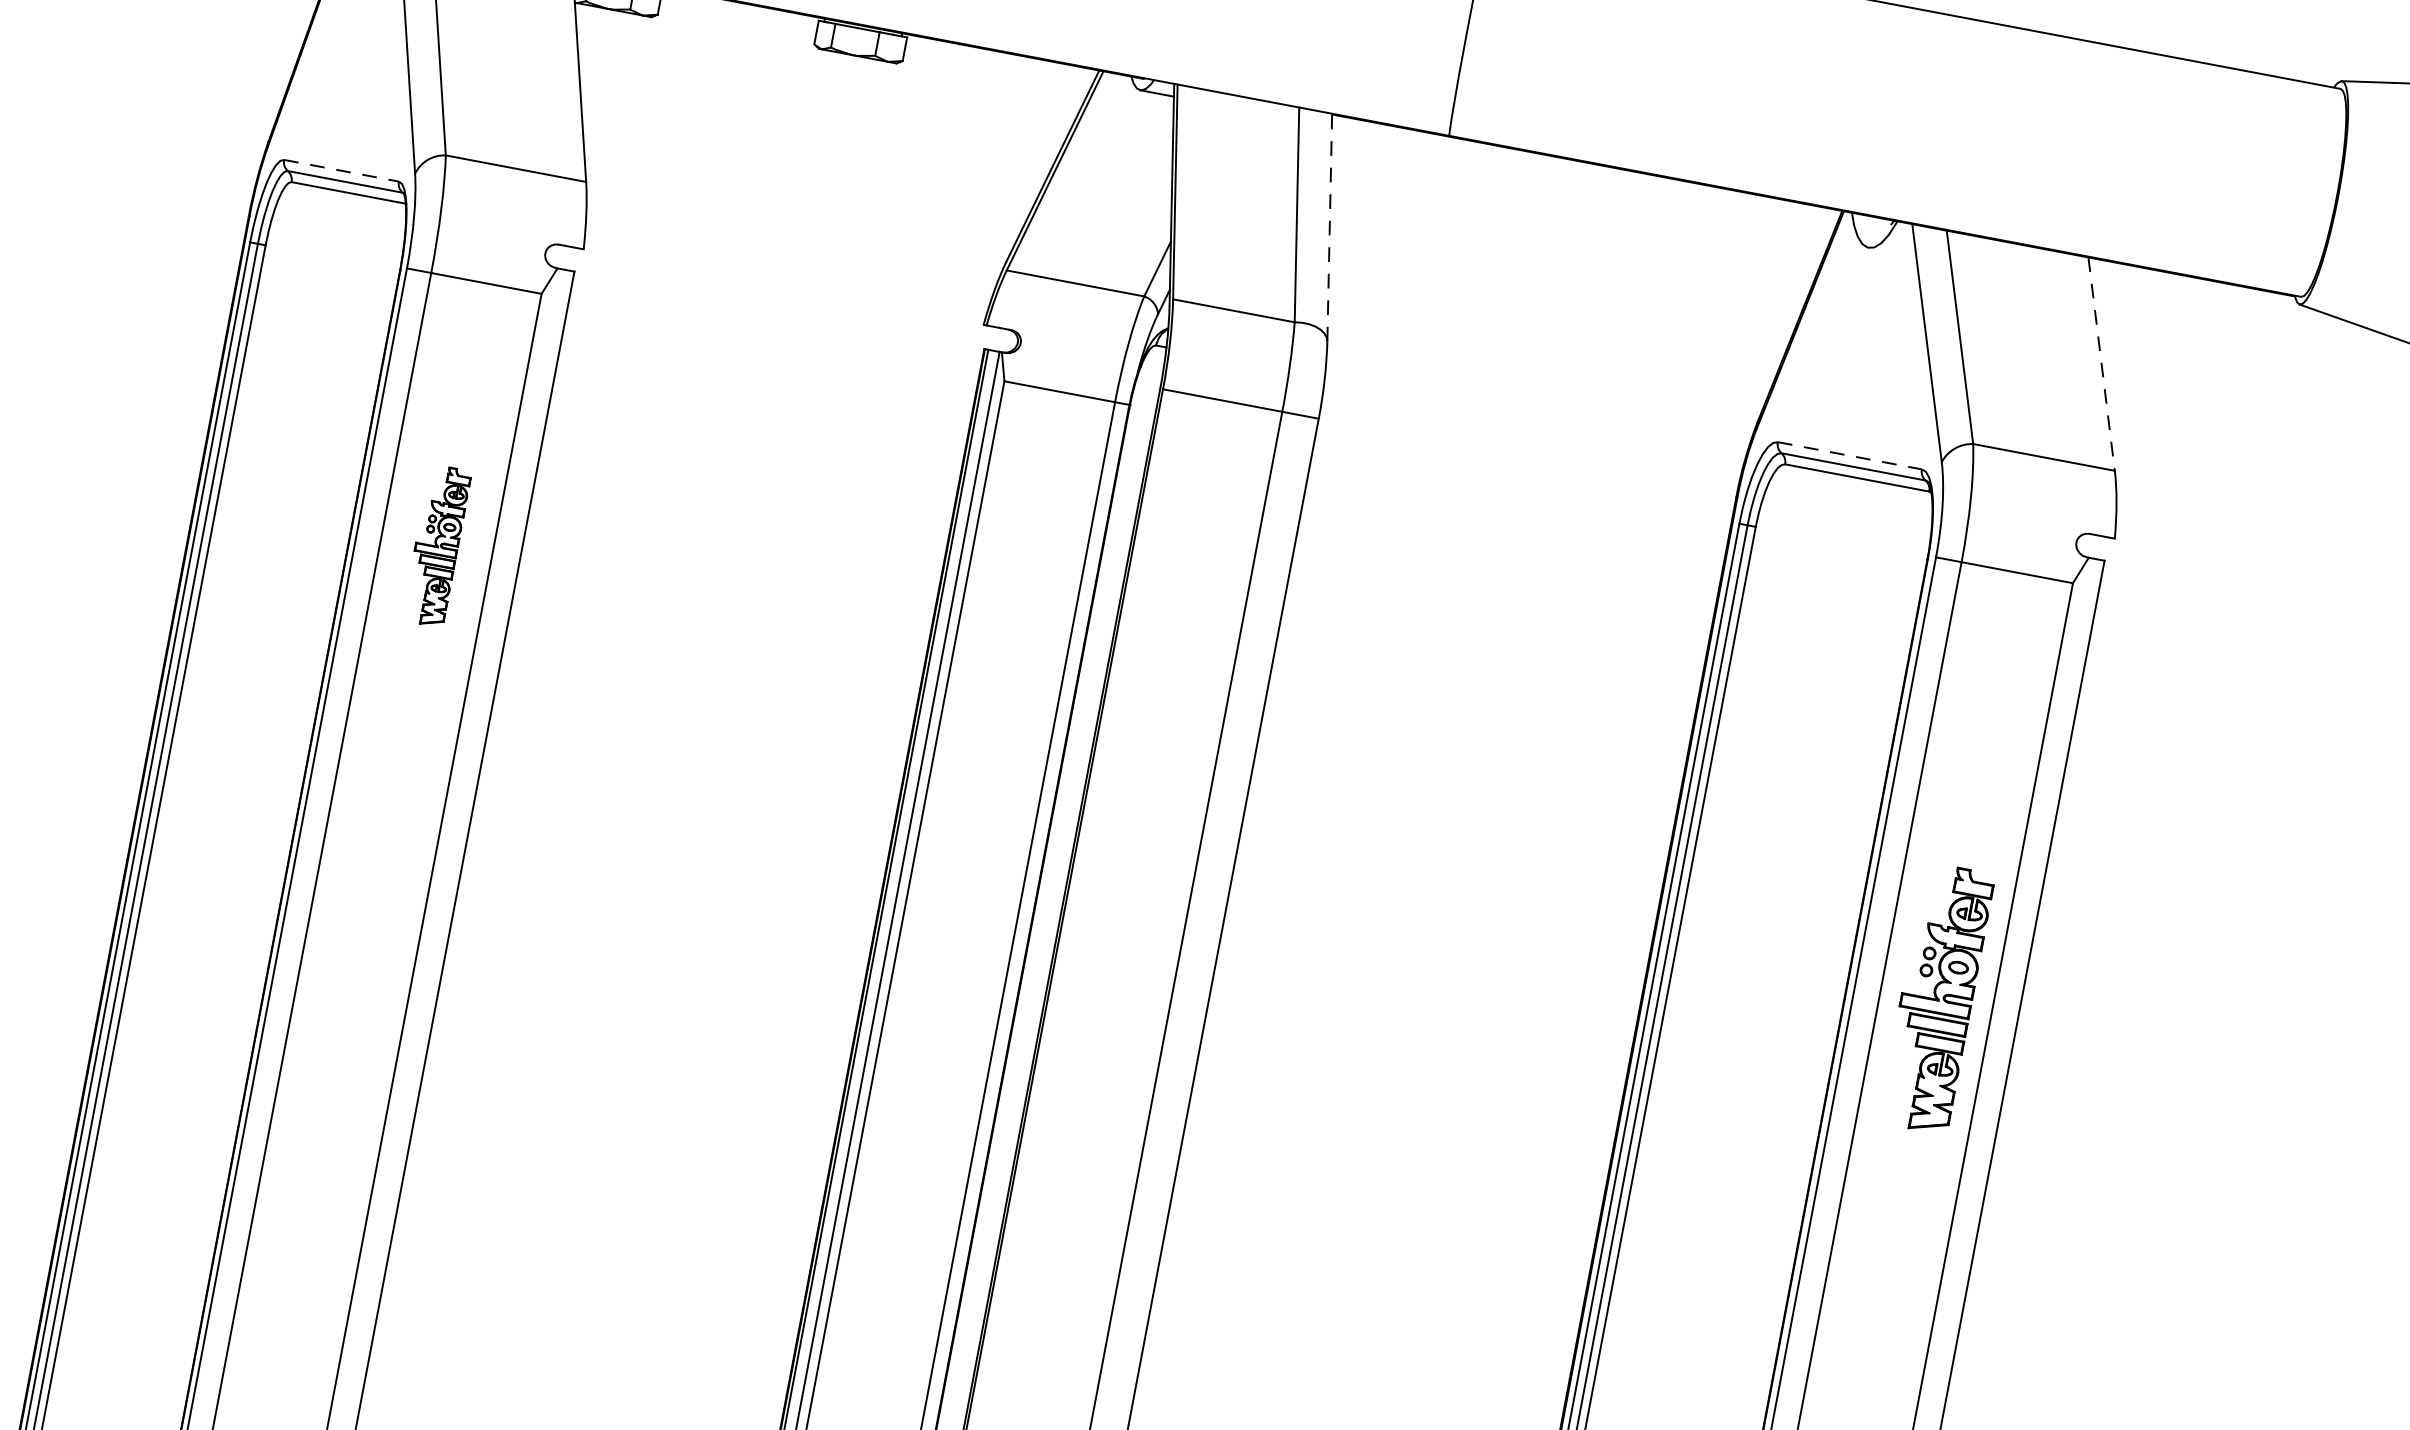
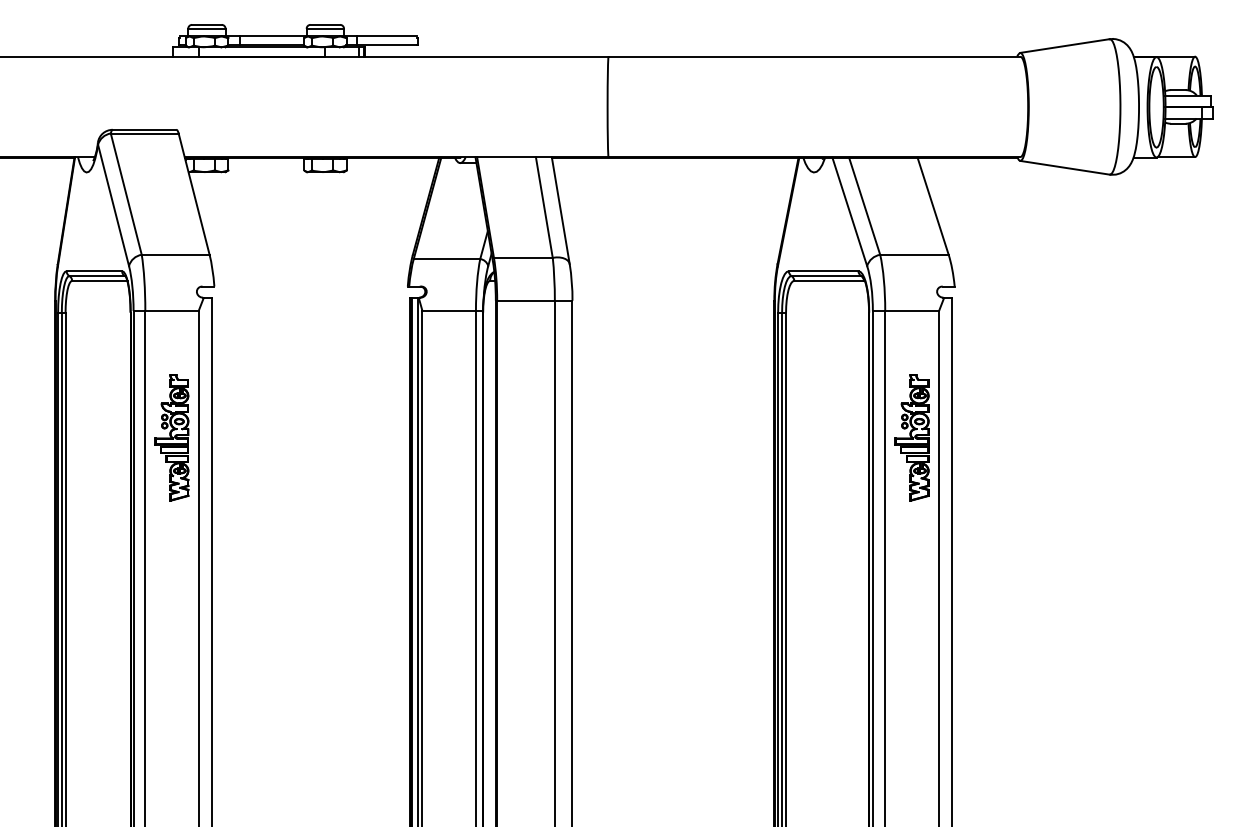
line: (341, 171) -> (94, 271), dashed -> solid
line: (1329, 227) -> (560, 210), dashed -> solid
line: (2102, 364) -> (933, 206), dashed -> solid
line: (1849, 456) -> (823, 271), dashed -> solid
part: (435, 544) -> (171, 437), size x1.67
part: (1935, 997) -> (911, 437), moved

